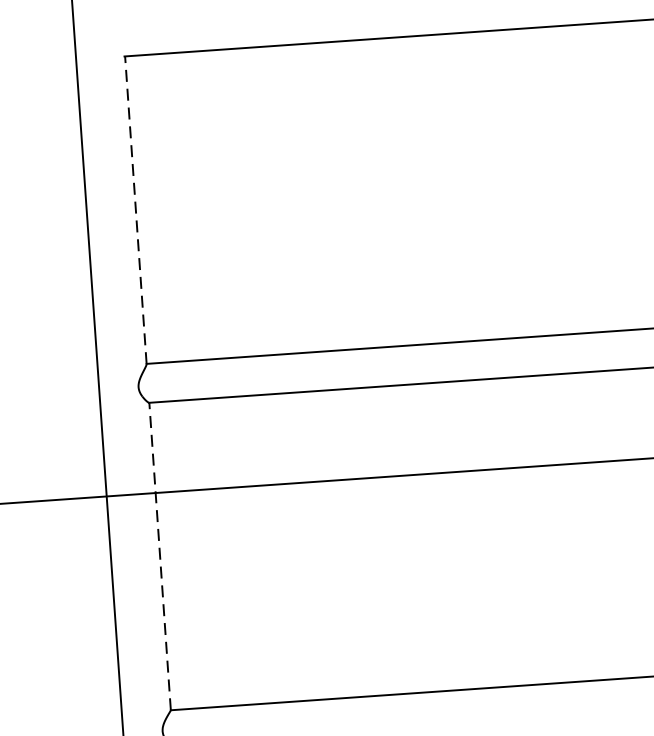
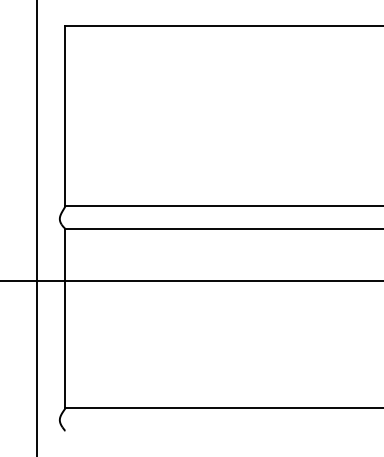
line: (135, 209) -> (65, 115), dashed -> solid
line: (160, 556) -> (65, 318), dashed -> solid

